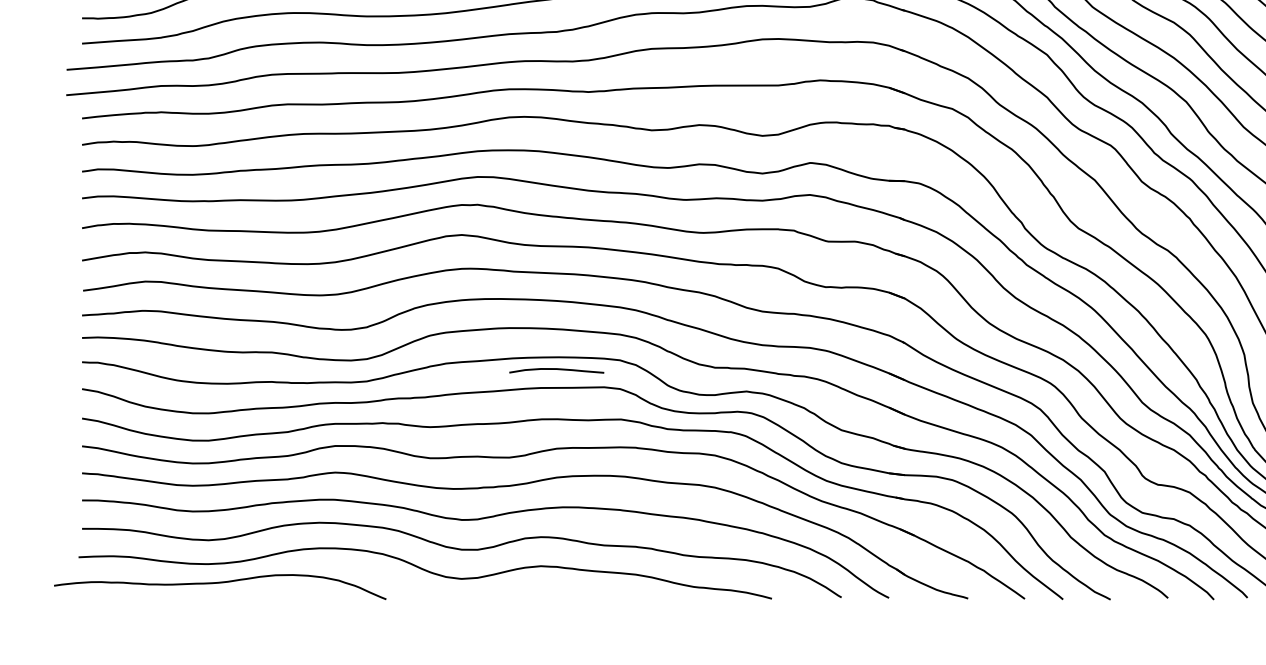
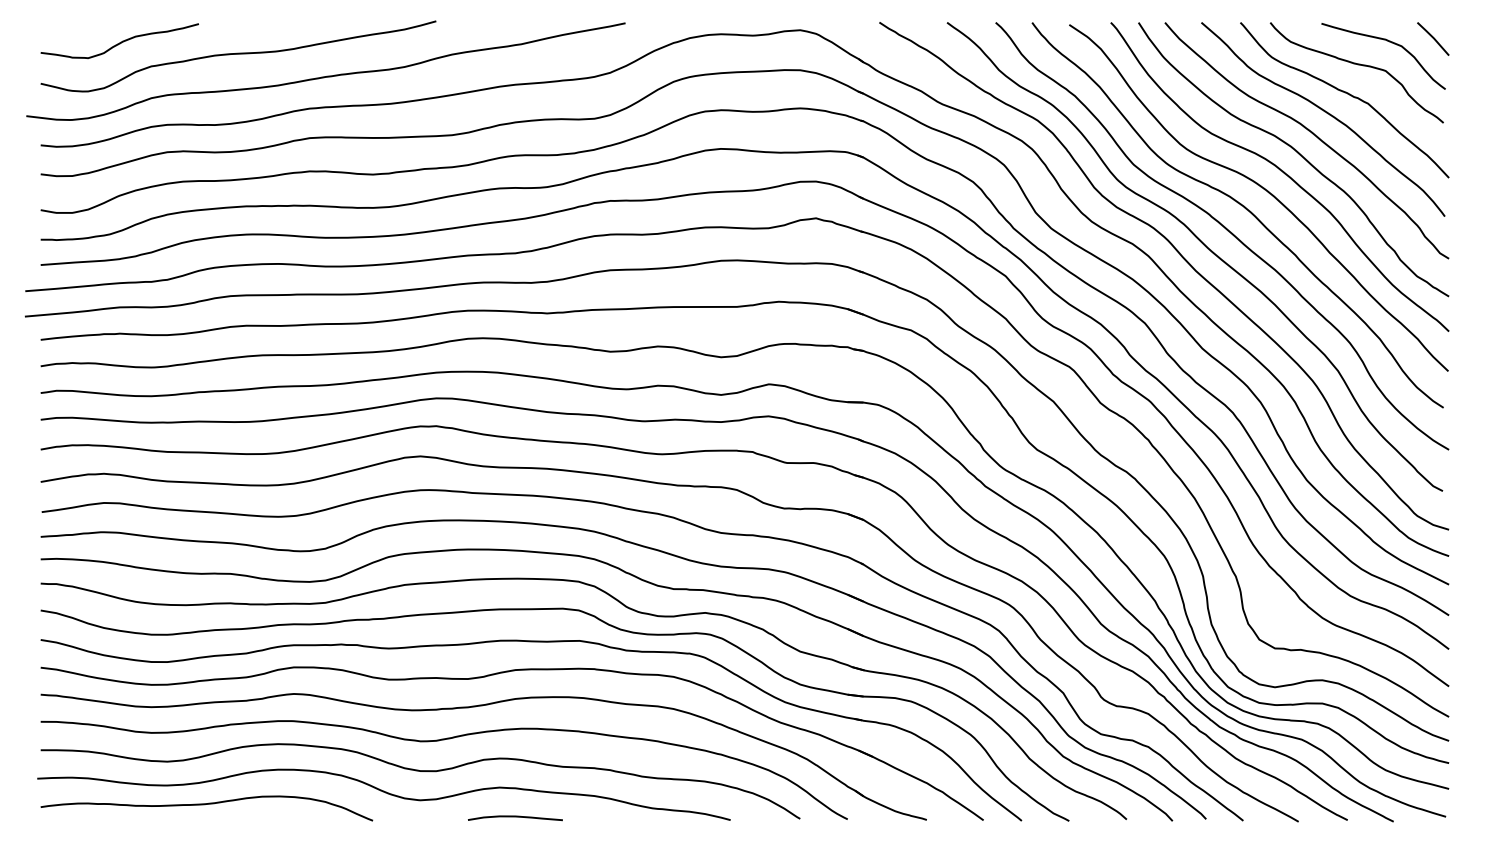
curve: (556, 370) -> (515, 817), moved
curve: (217, 584) -> (204, 805), moved

